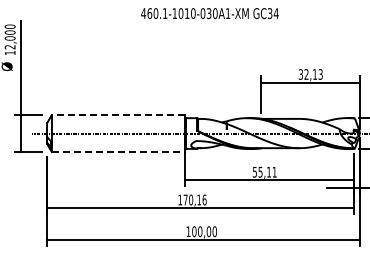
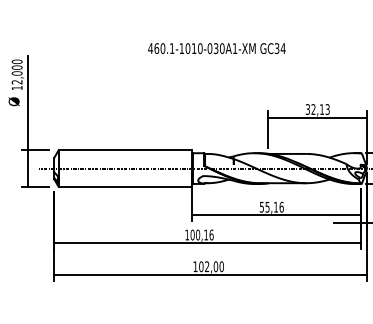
line: (118, 115) -> (125, 150), dashed -> solid
line: (118, 151) -> (125, 186), dashed -> solid
text: (274, 171) -> (281, 206), 55,11 -> 55,16
text: (185, 199) -> (192, 234), 170,16 -> 100,16
text: (200, 231) -> (207, 266), 100,00 -> 102,00

